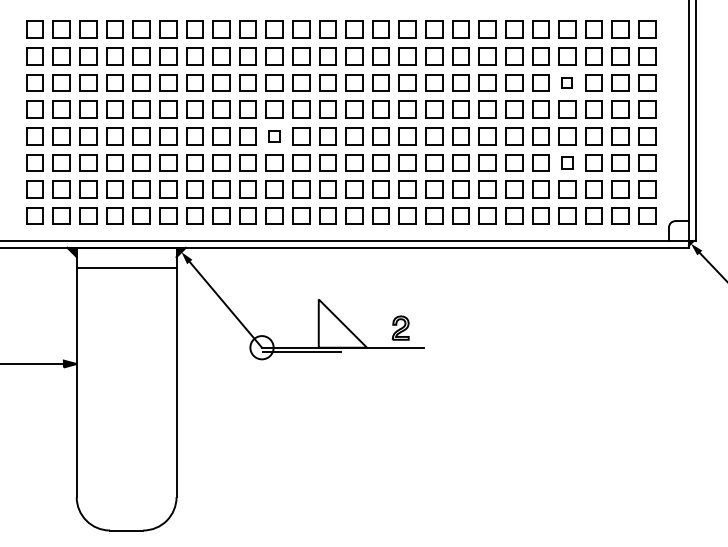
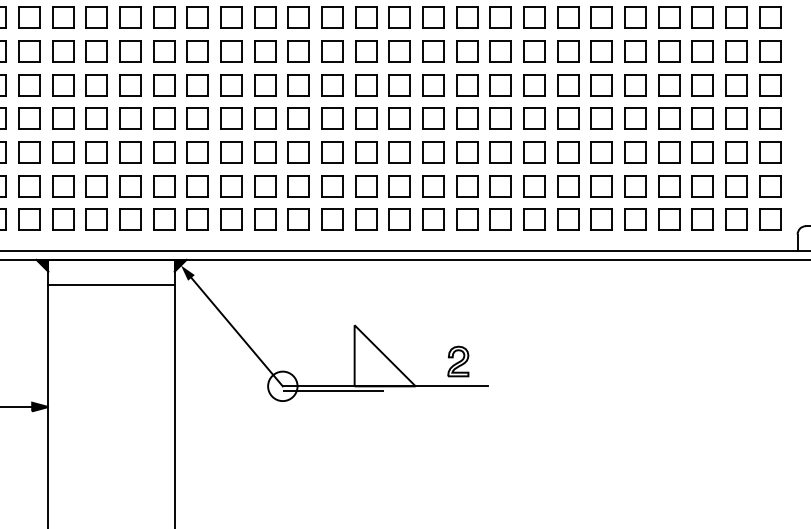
part: (567, 82) -> (669, 50), size x1.67
part: (274, 136) -> (298, 119), size x1.43
part: (567, 162) -> (669, 152), size x1.43

